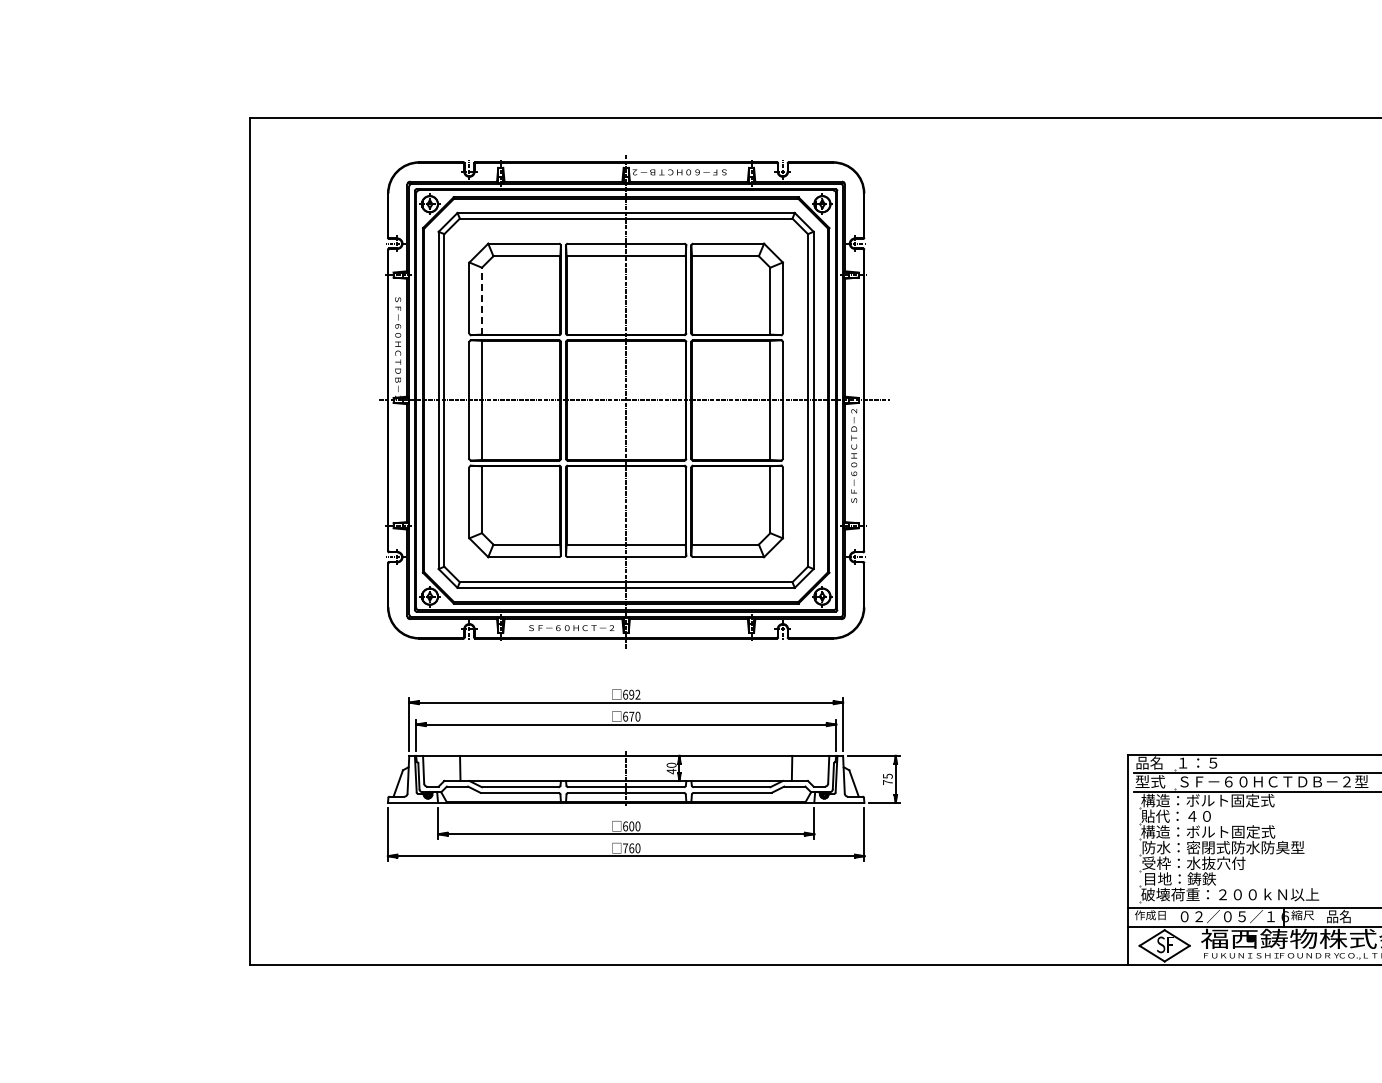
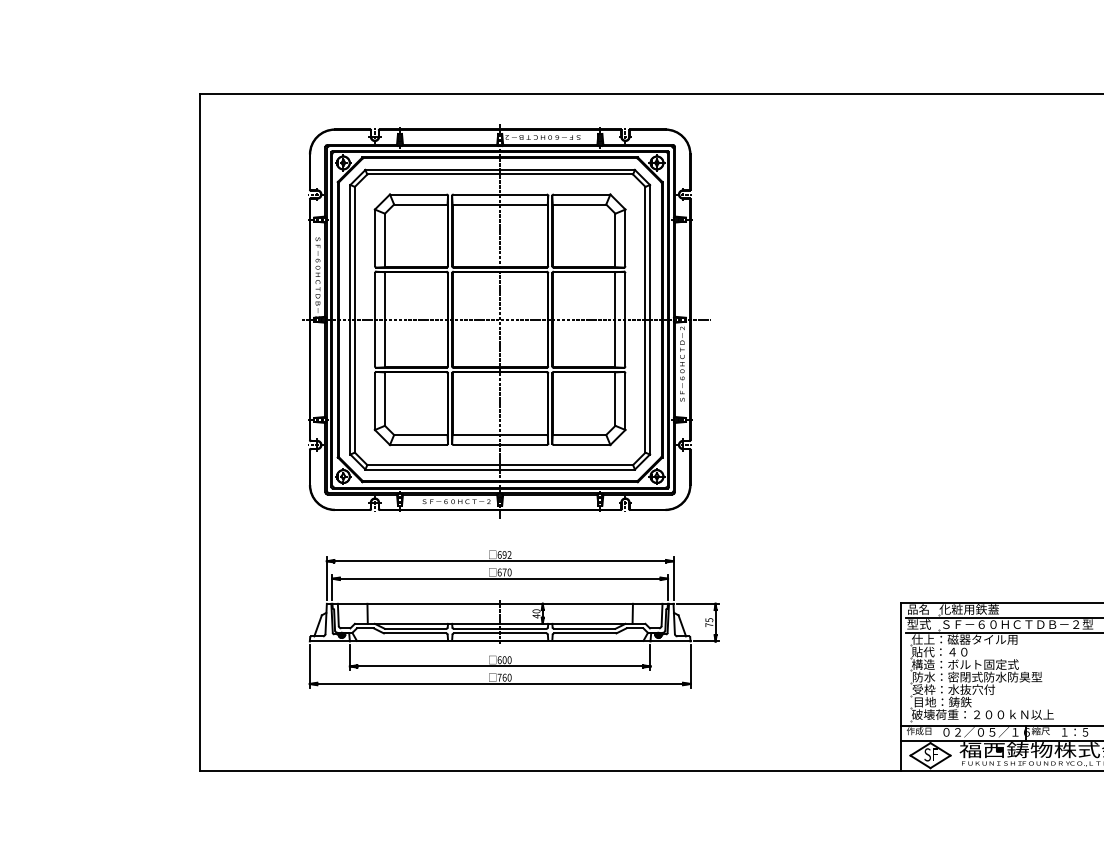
line: (481, 300) -> (384, 239), dashed -> solid
text: (1213, 762) -> (969, 609), １：５ -> 化粧用鉄蓋
text: (1207, 800) -> (964, 639), 構造：ボルト固定式 -> 仕上：磁器タイル用
text: (1344, 916) -> (1074, 732), 品名 -> １：５

